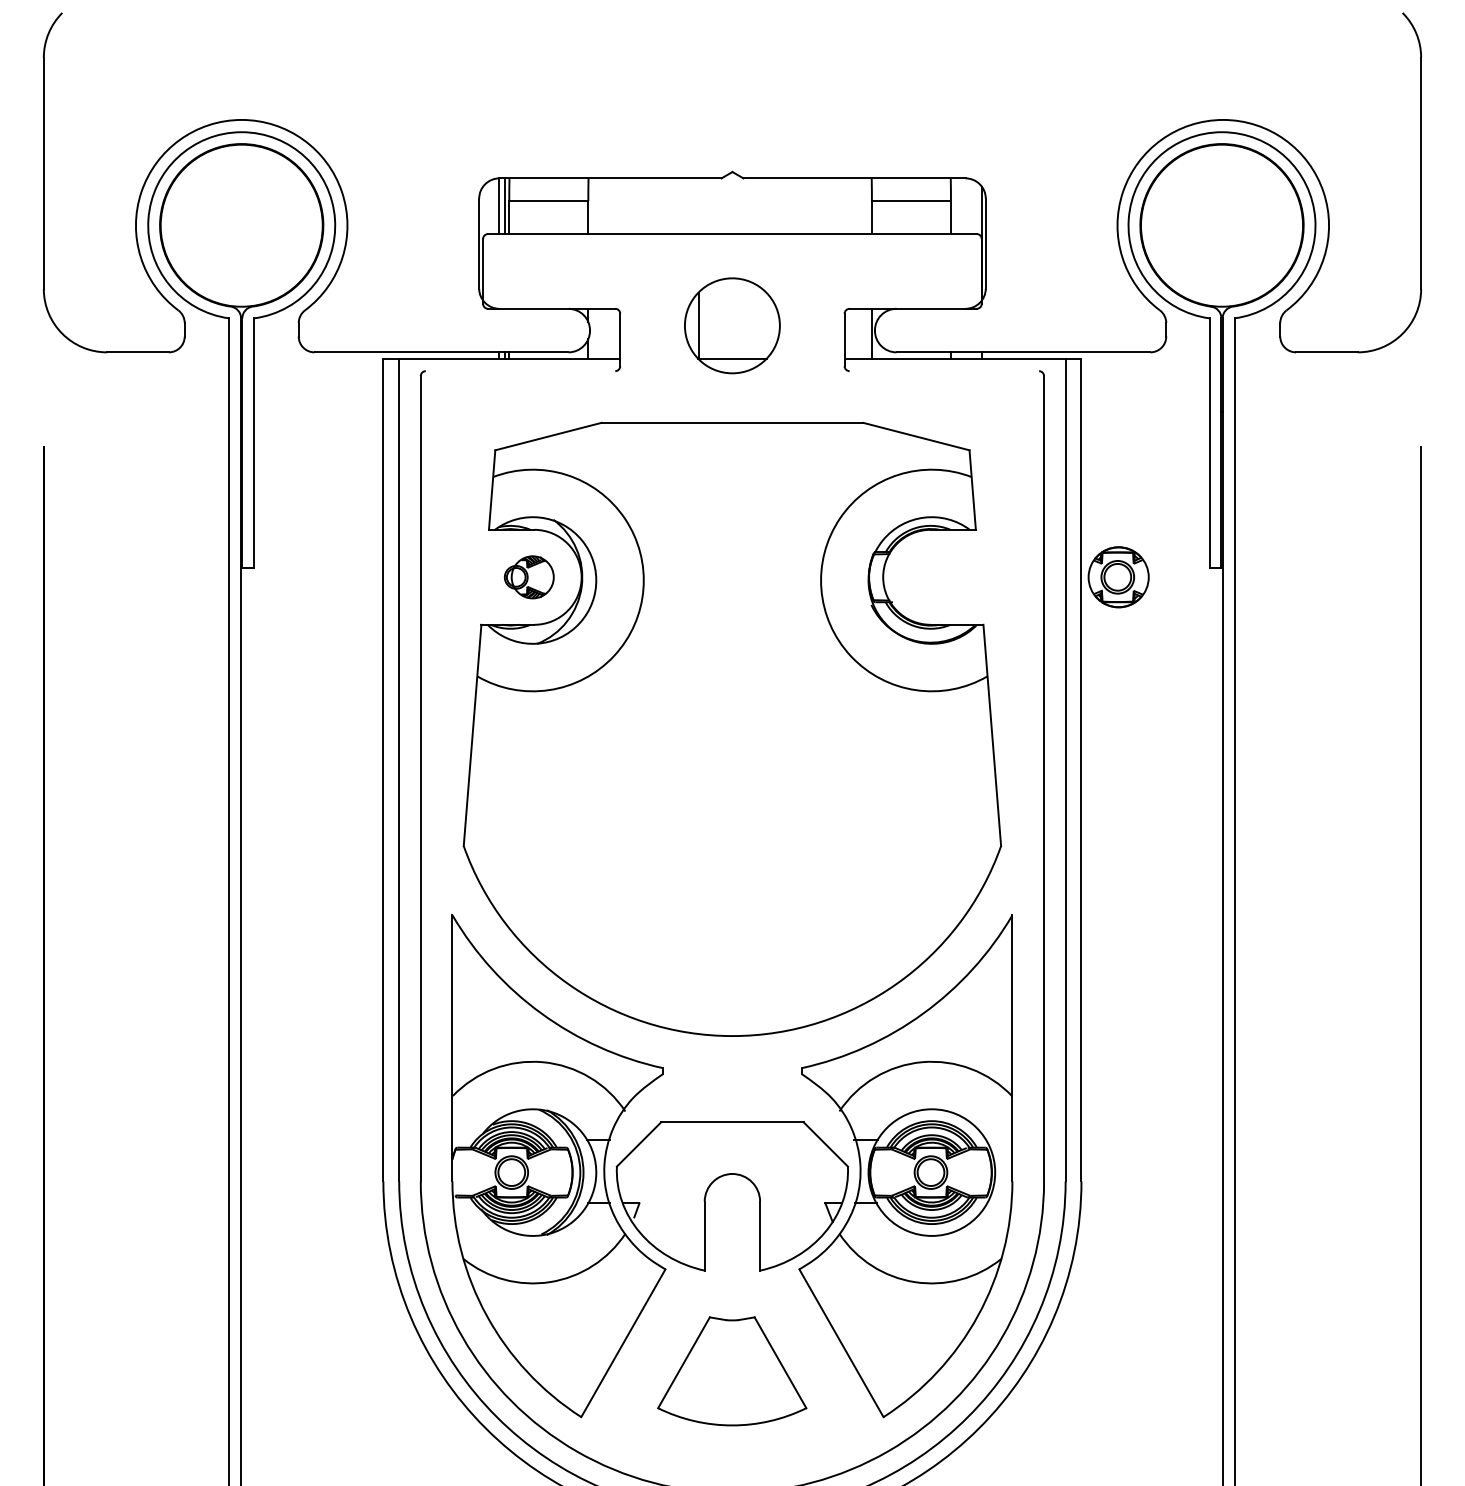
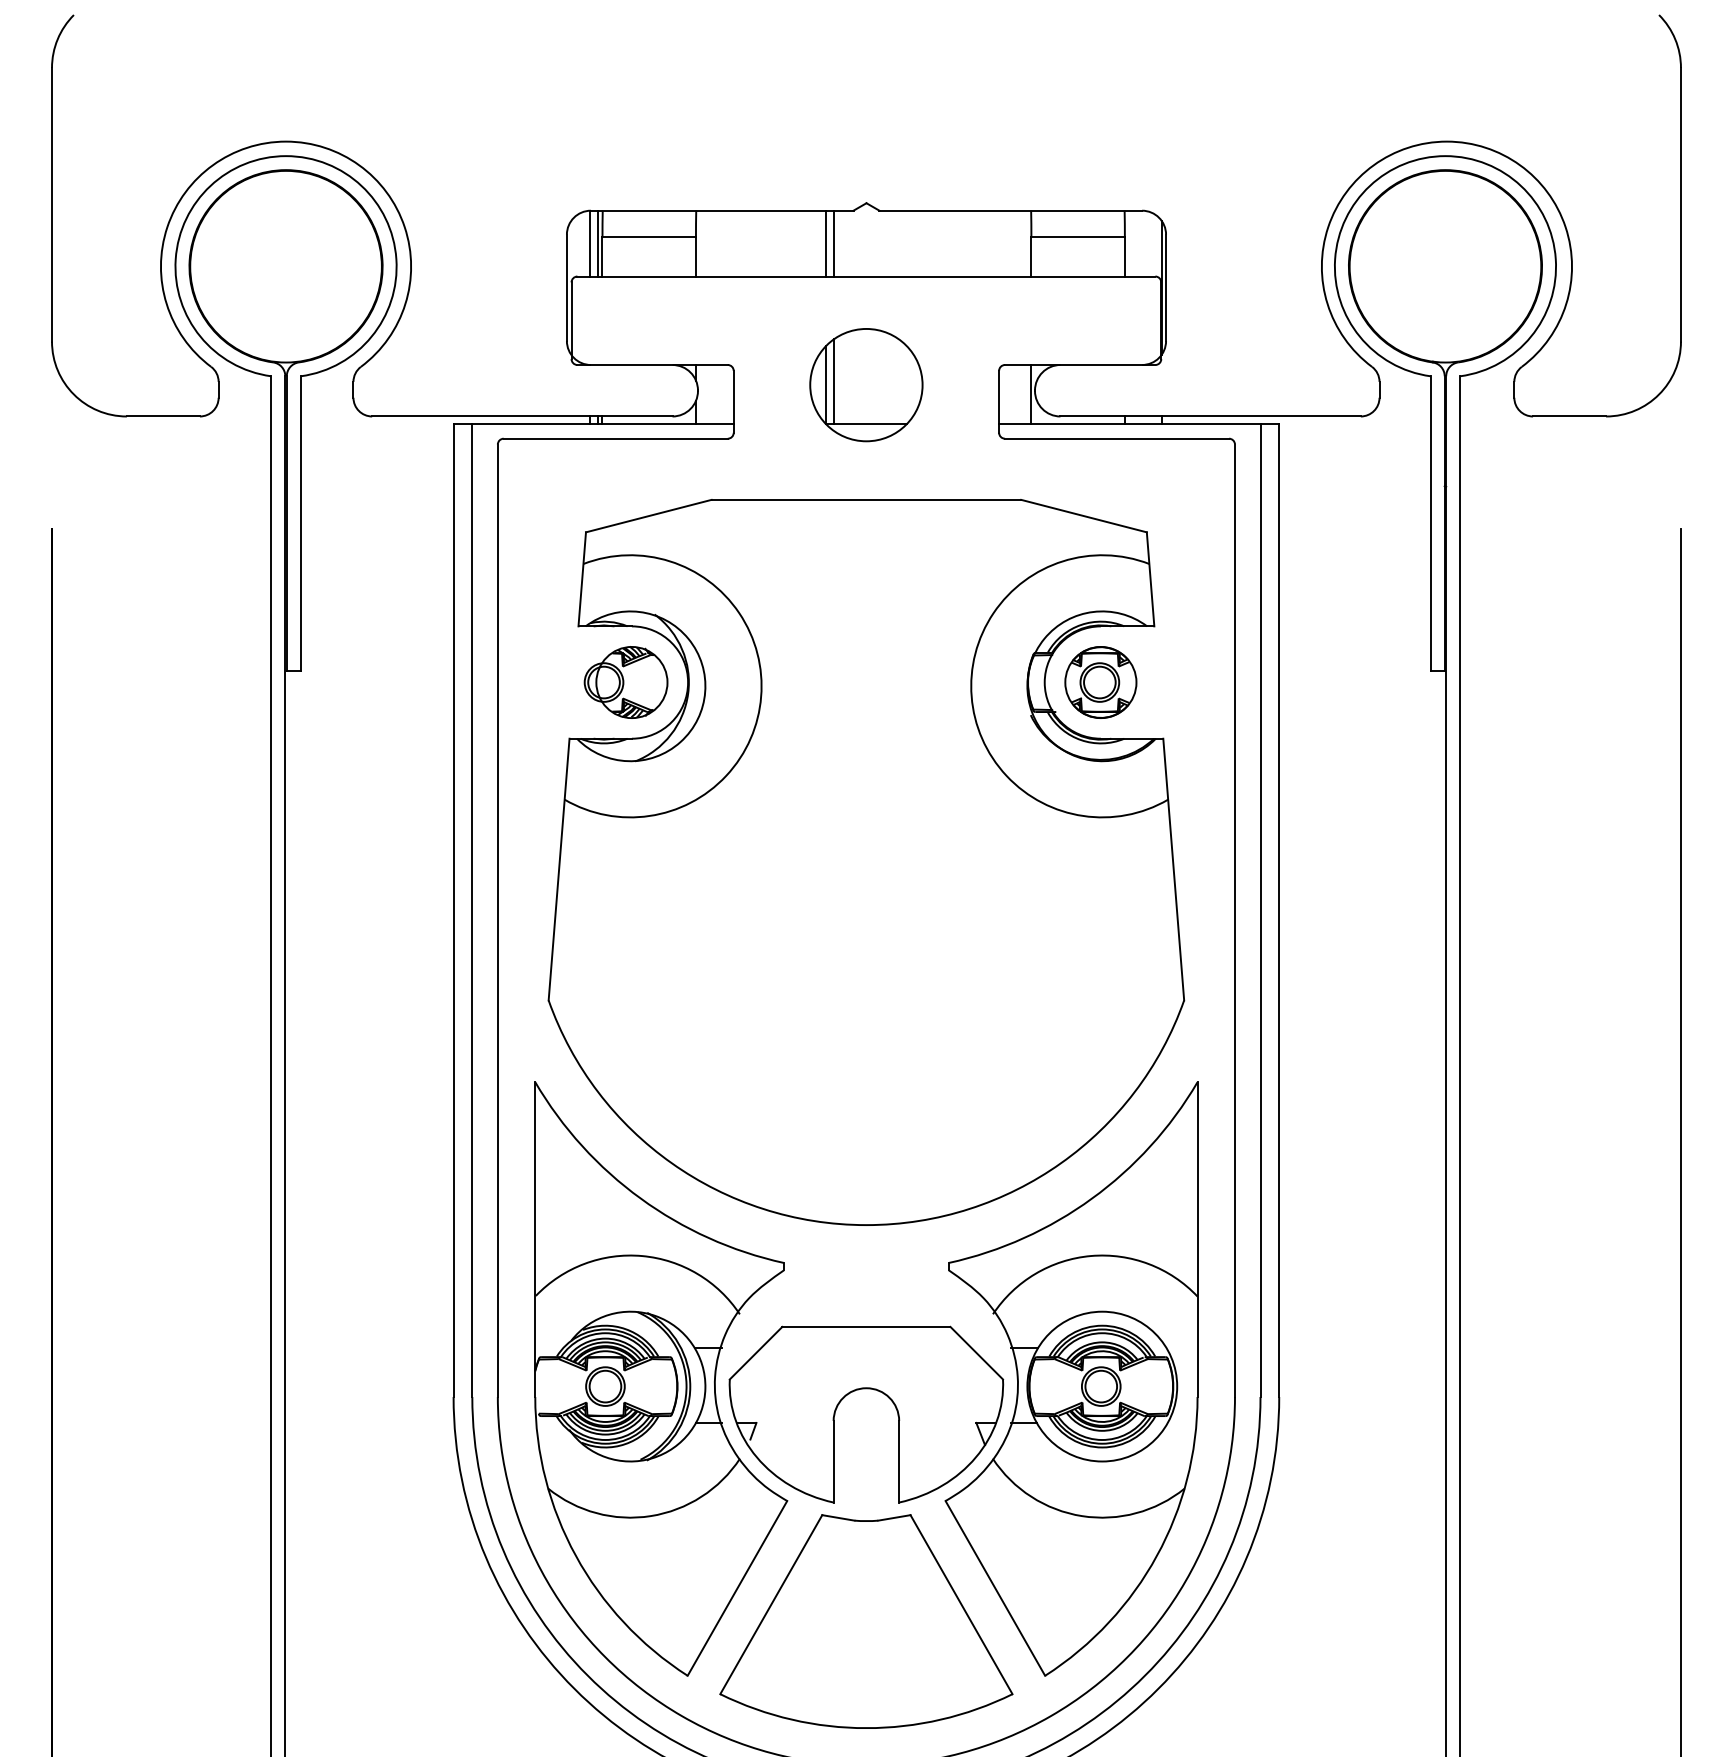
line: (698, 206) -> (826, 243), added
line: (704, 206) -> (833, 243), added
line: (704, 322) -> (833, 381), added
line: (520, 371) -> (615, 439), added
line: (944, 371) -> (1117, 439), added
part: (529, 577) -> (626, 682), size x1.43
part: (1118, 577) -> (1100, 682), moved
part: (731, 1371) -> (865, 1621), size x1.67

